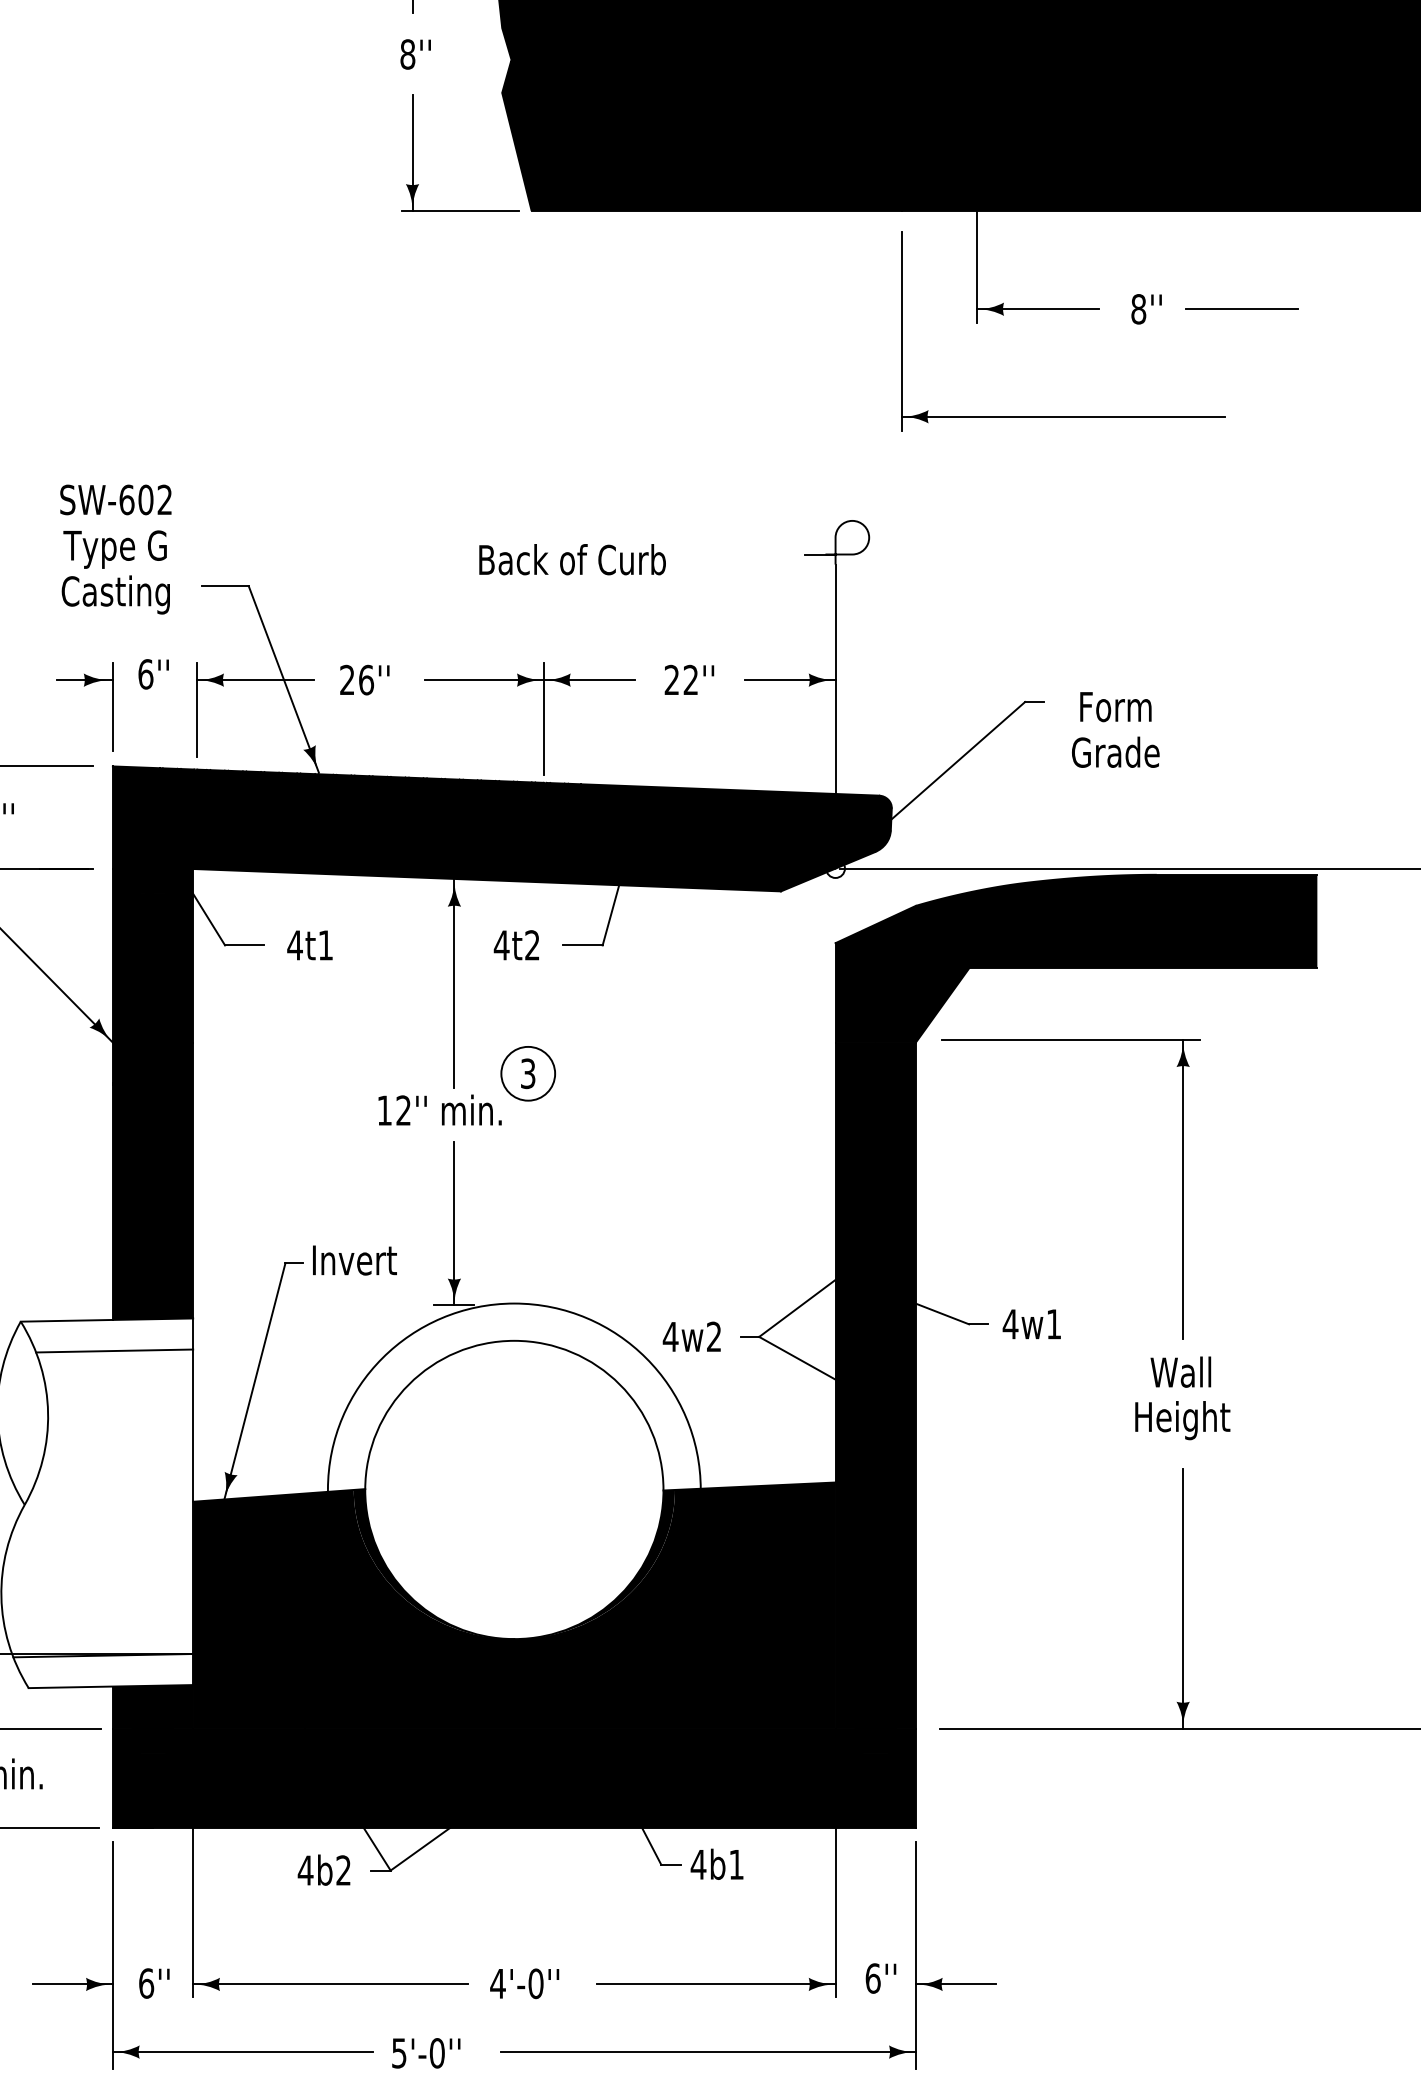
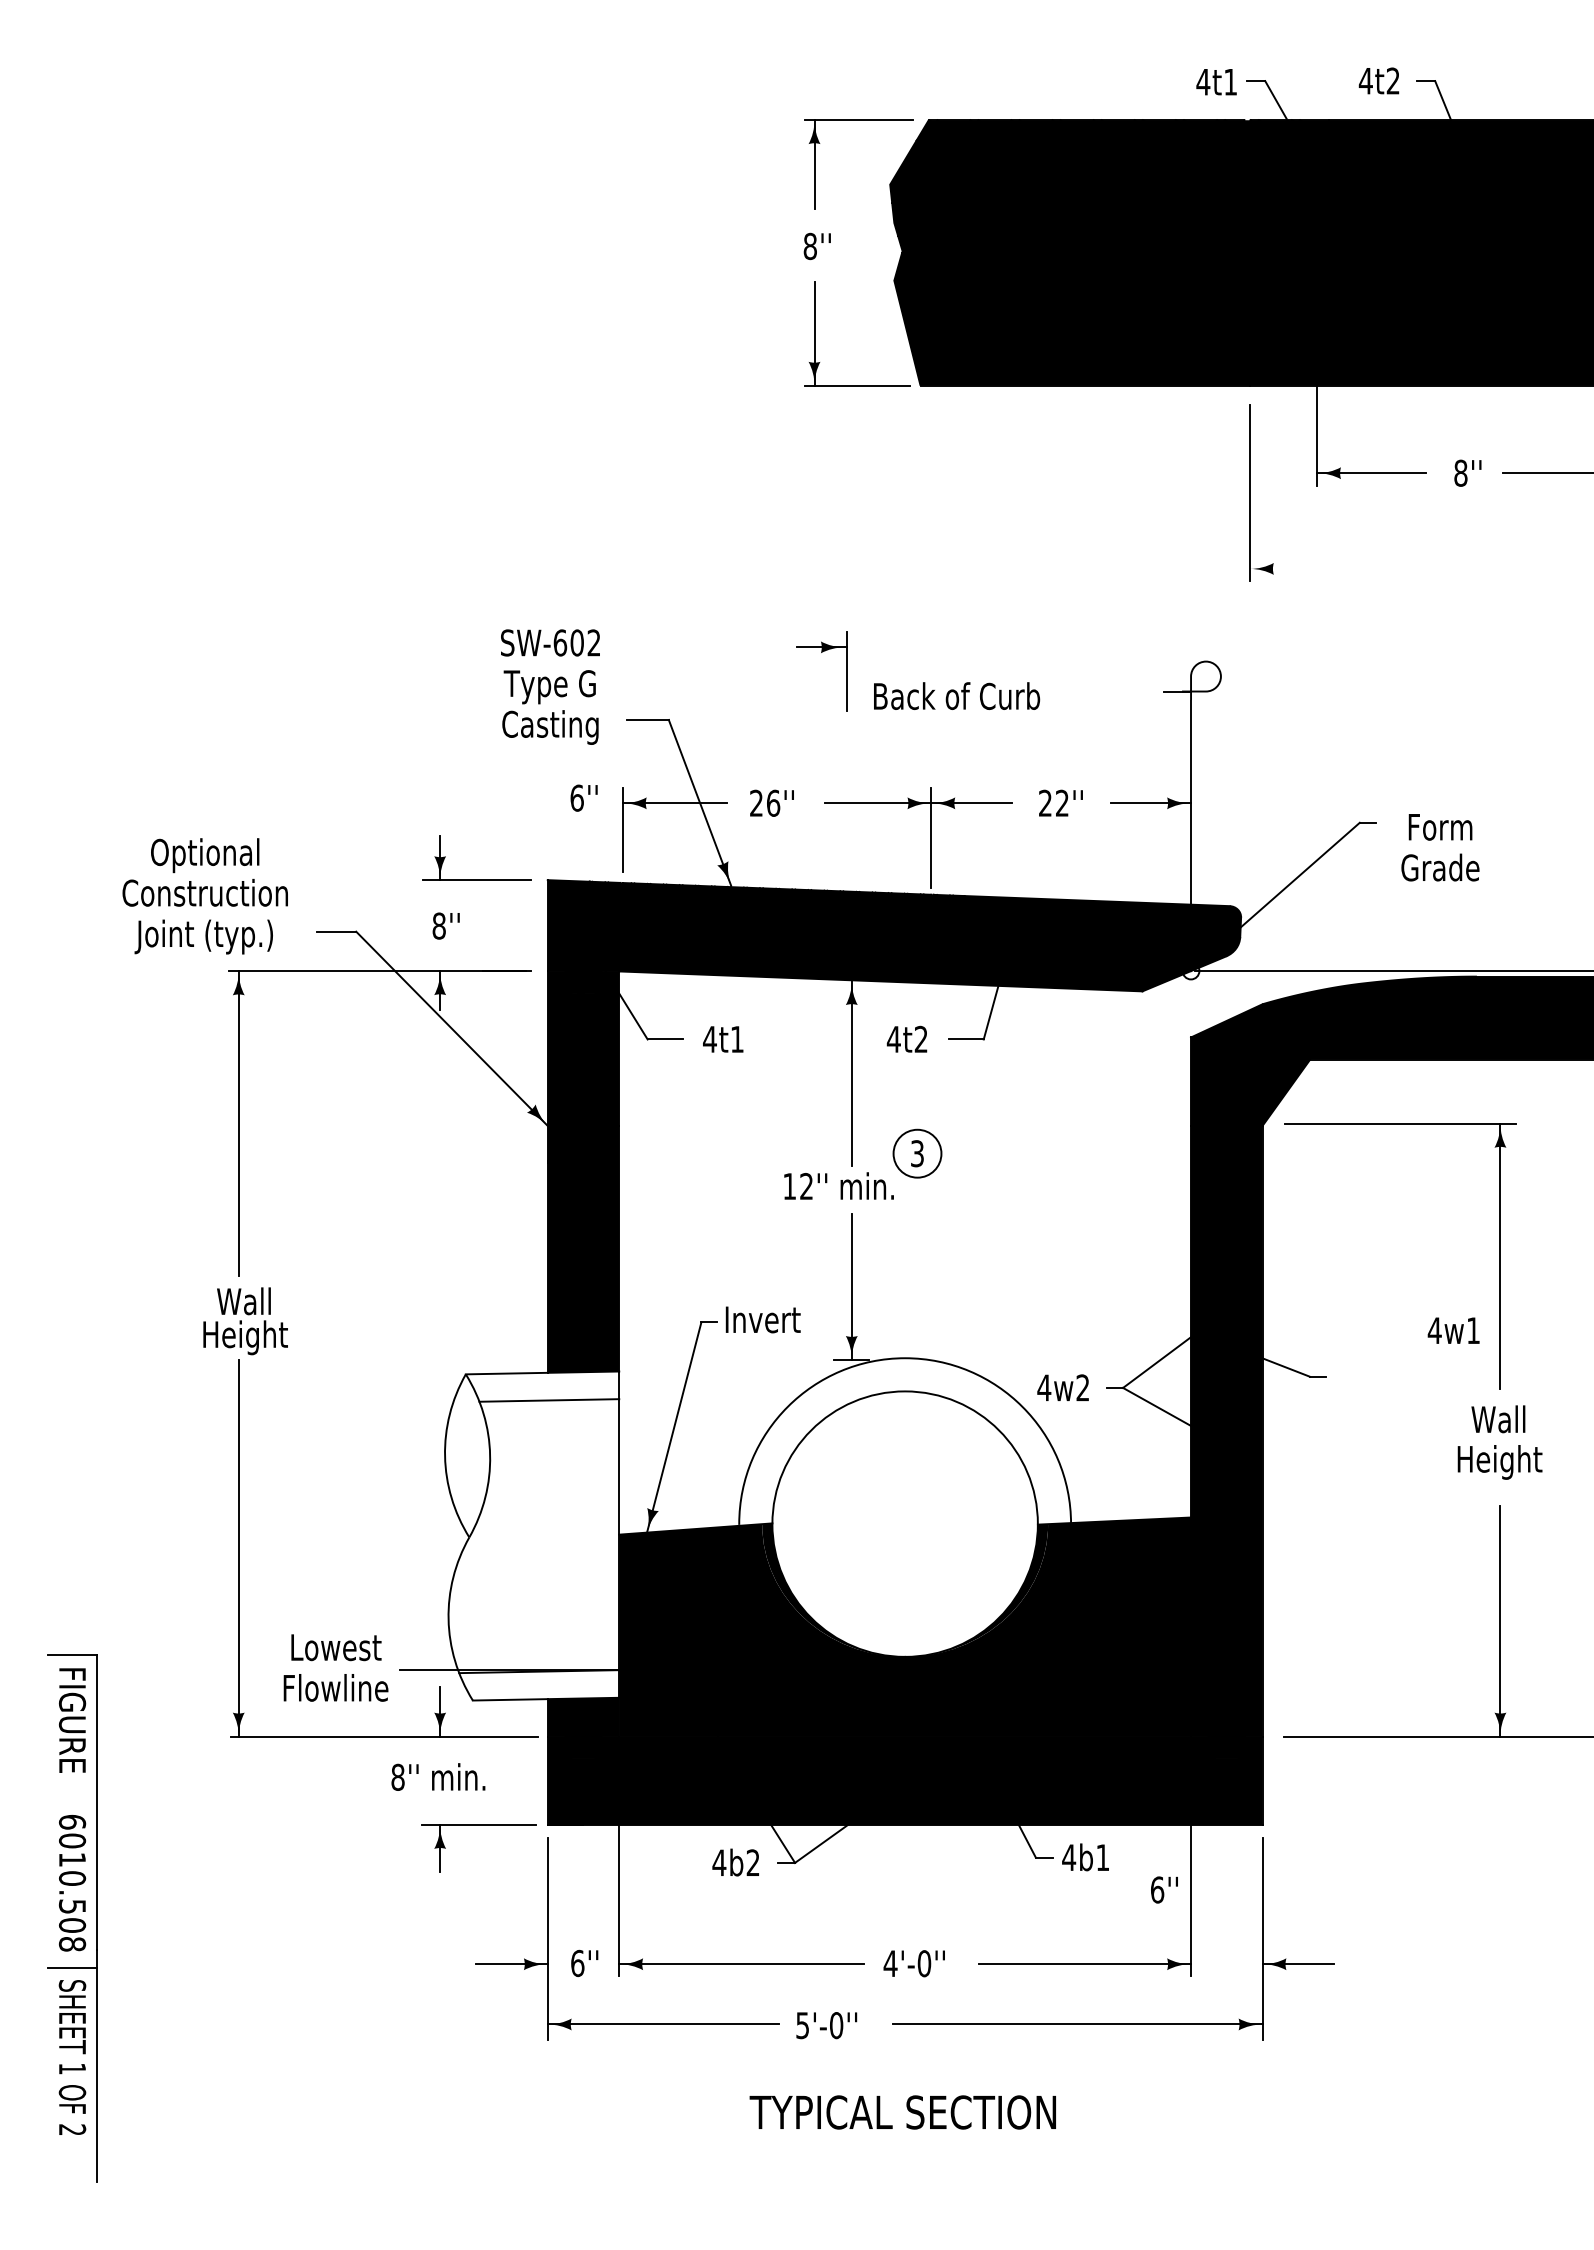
line: (1063, 416) -> (1393, 568), removed
part: (84, 685) -> (821, 652), moved
text: (1031, 1324) -> (1453, 1330), moved
text: (881, 1977) -> (1164, 1889), moved

